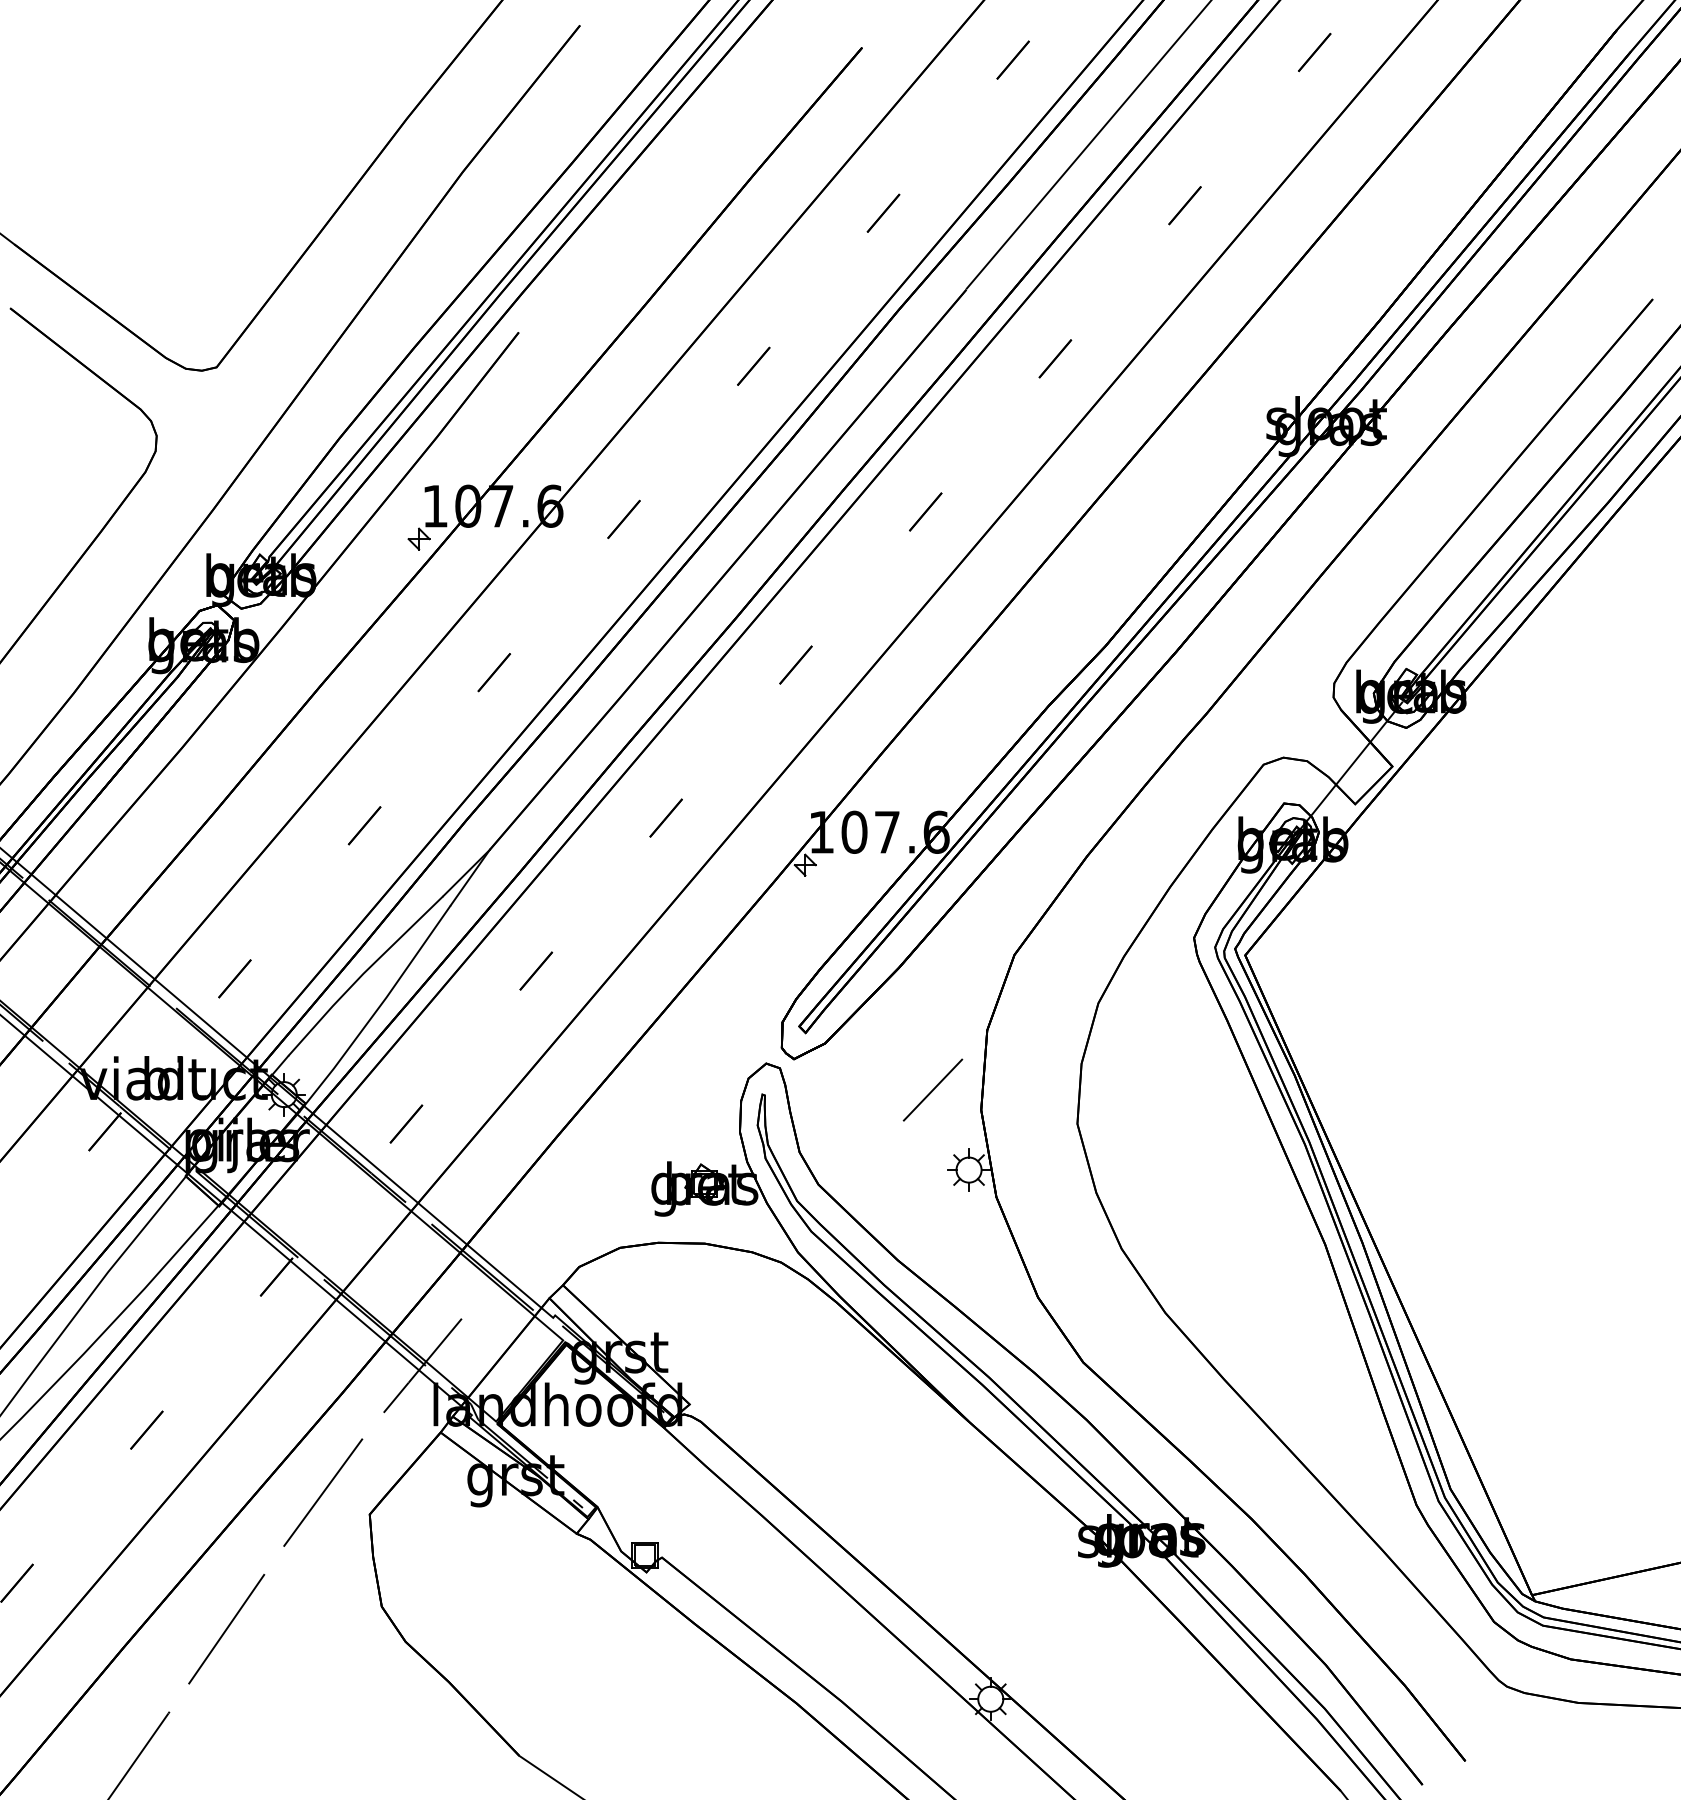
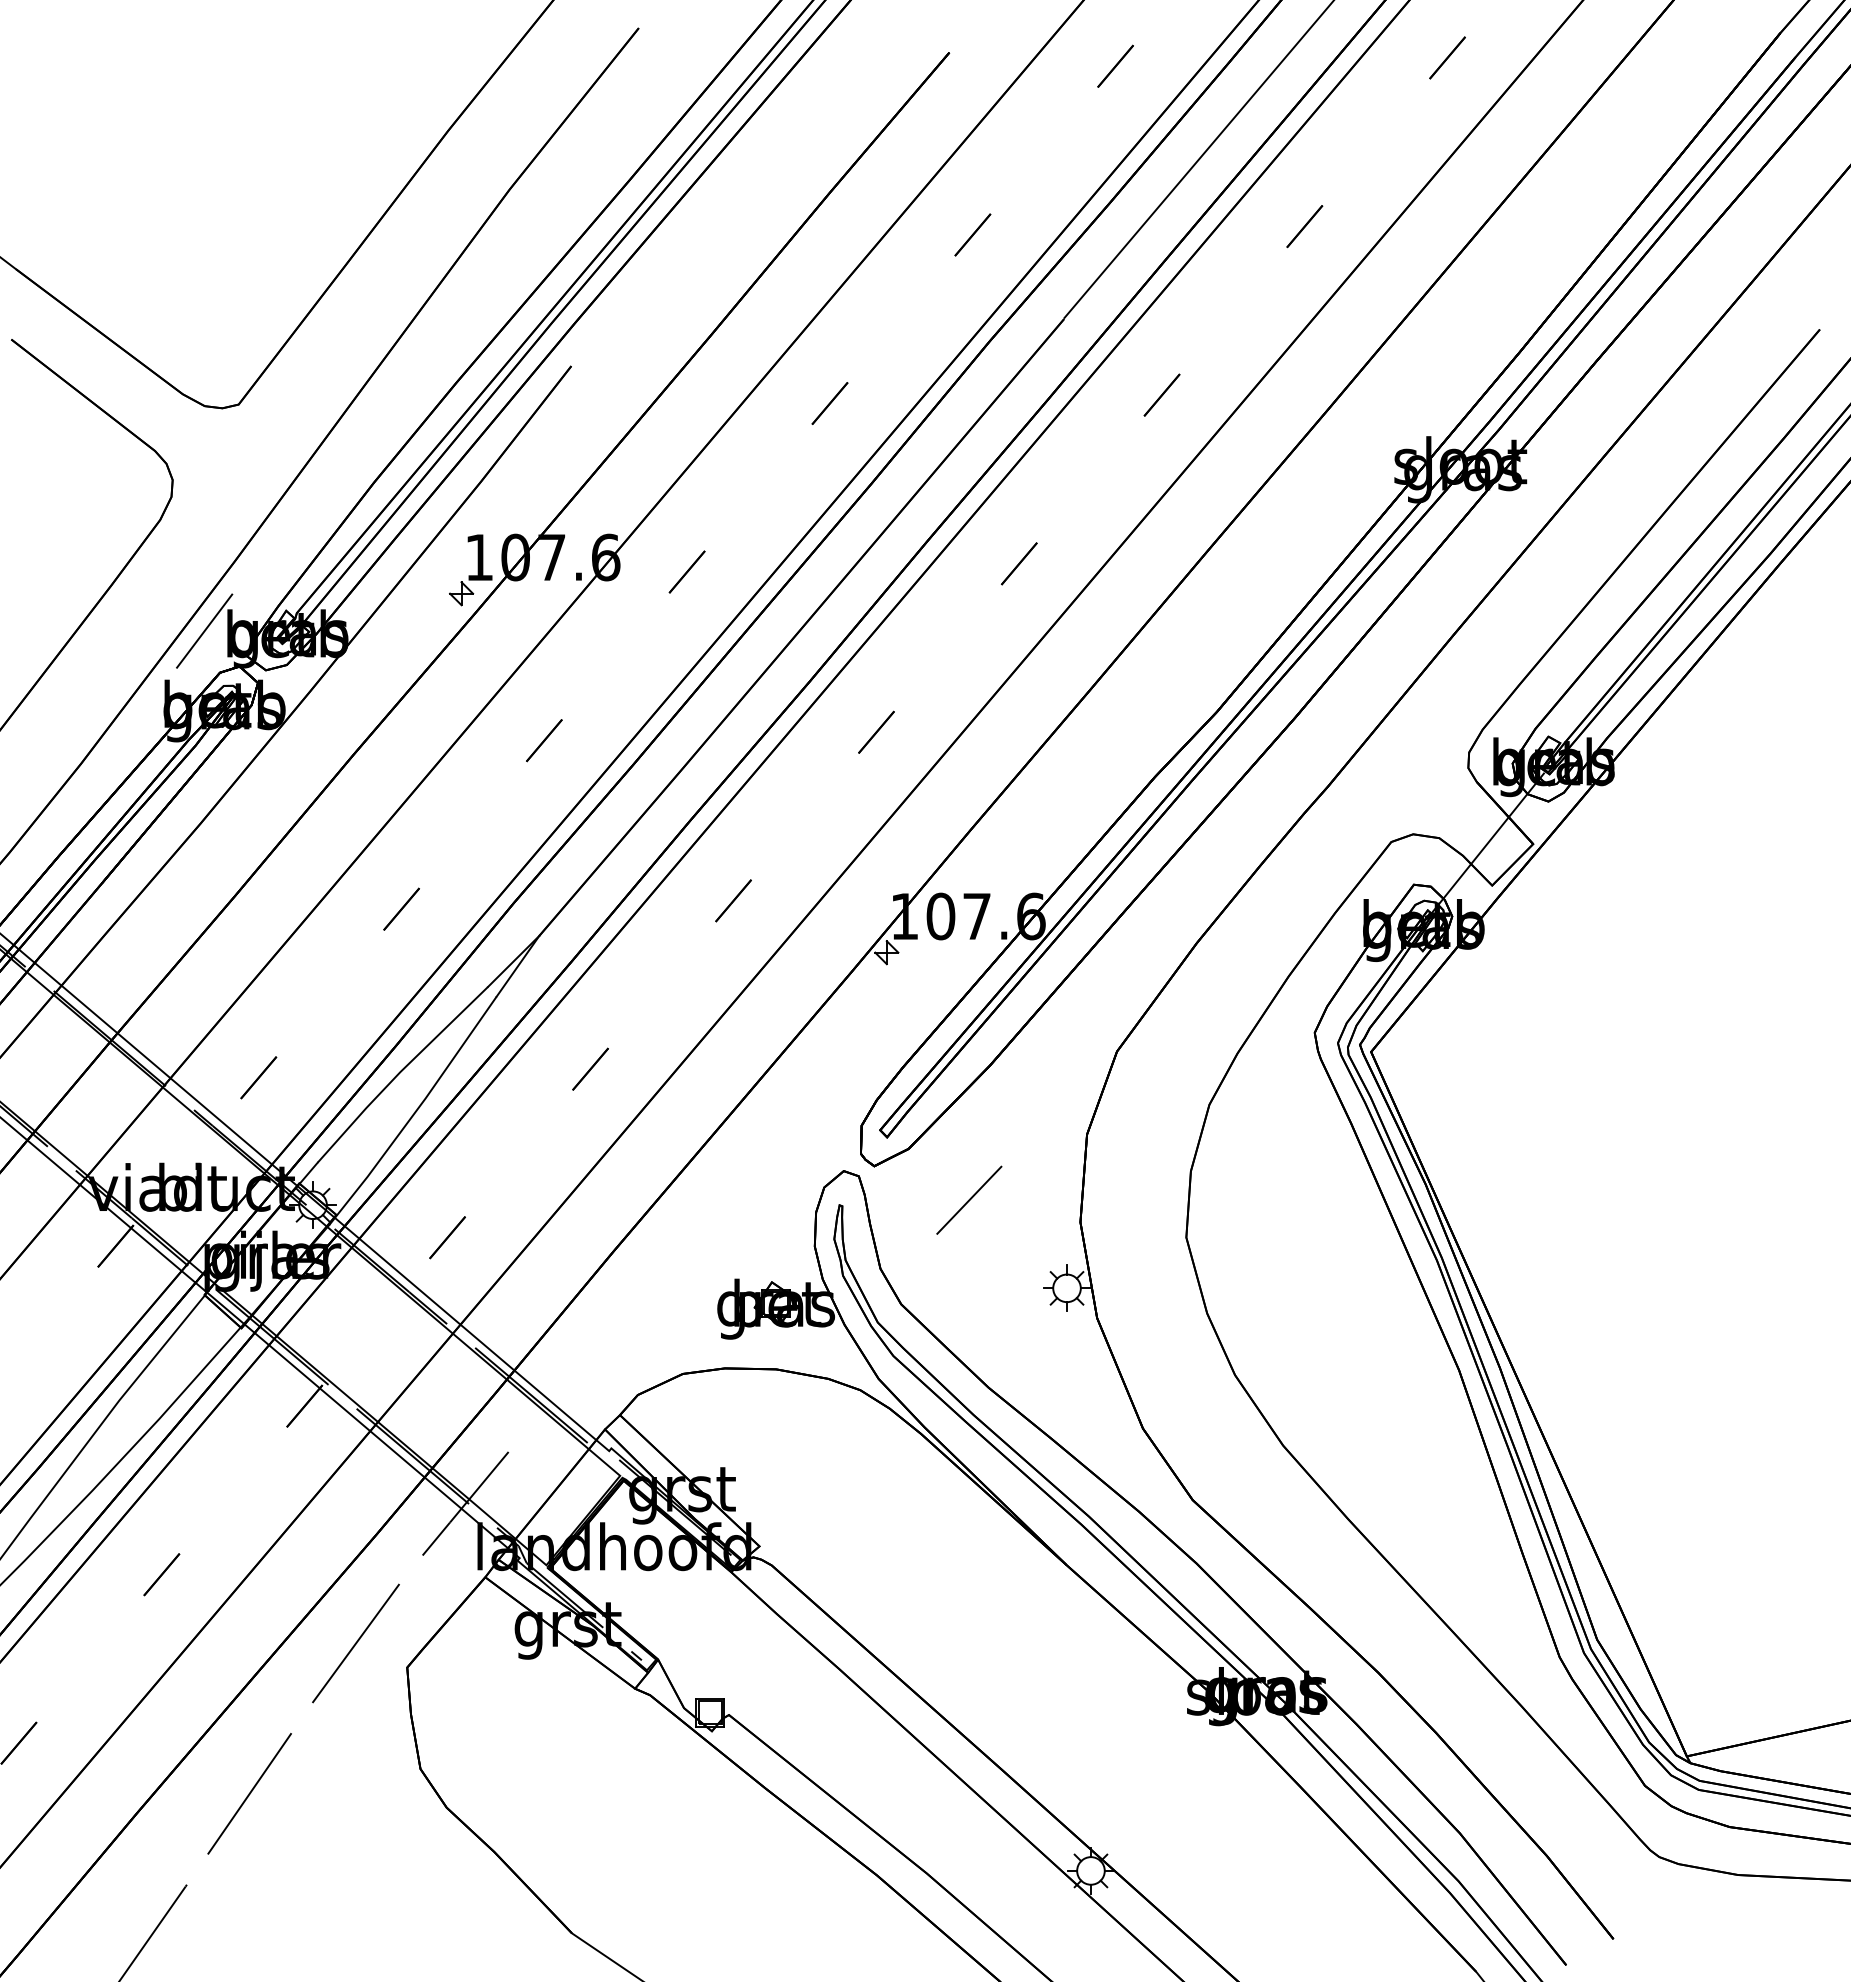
line: (185, 572) -> (204, 630), added
line: (933, 1089) -> (969, 1199), moved

